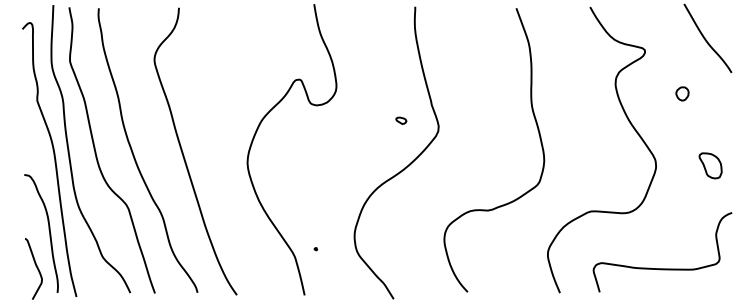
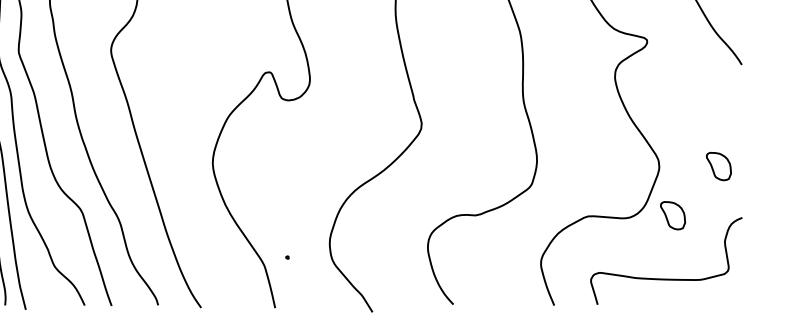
part: (682, 93) -> (688, 87), removed
part: (401, 120) -> (381, 116), removed
part: (668, 210) -> (672, 215), added

